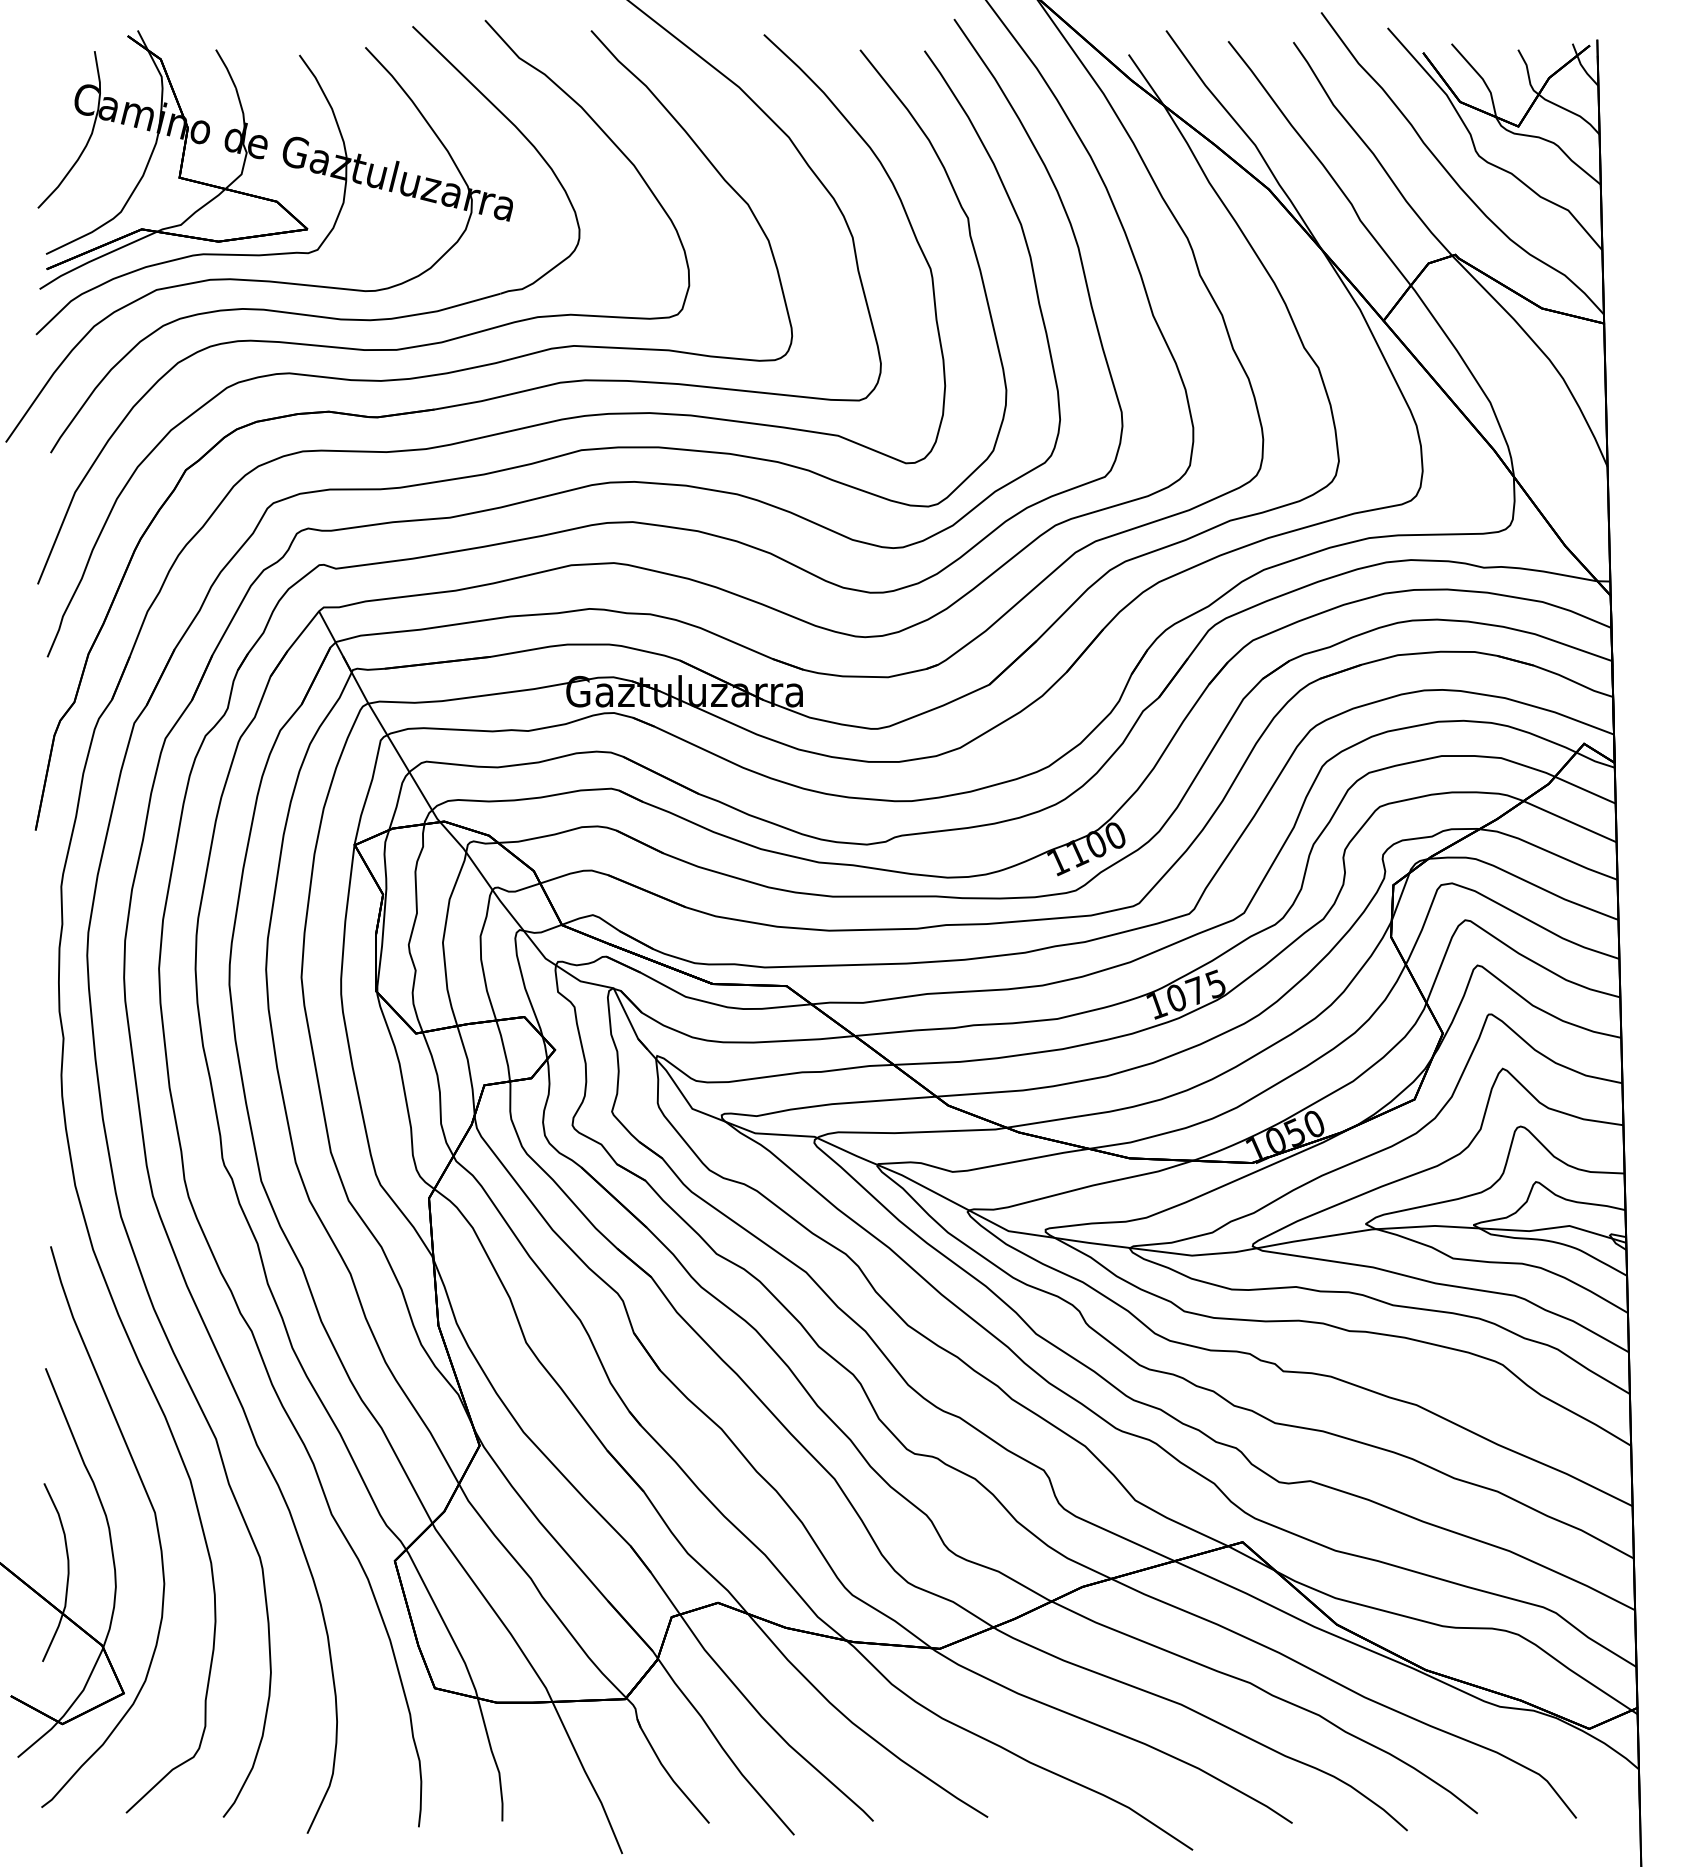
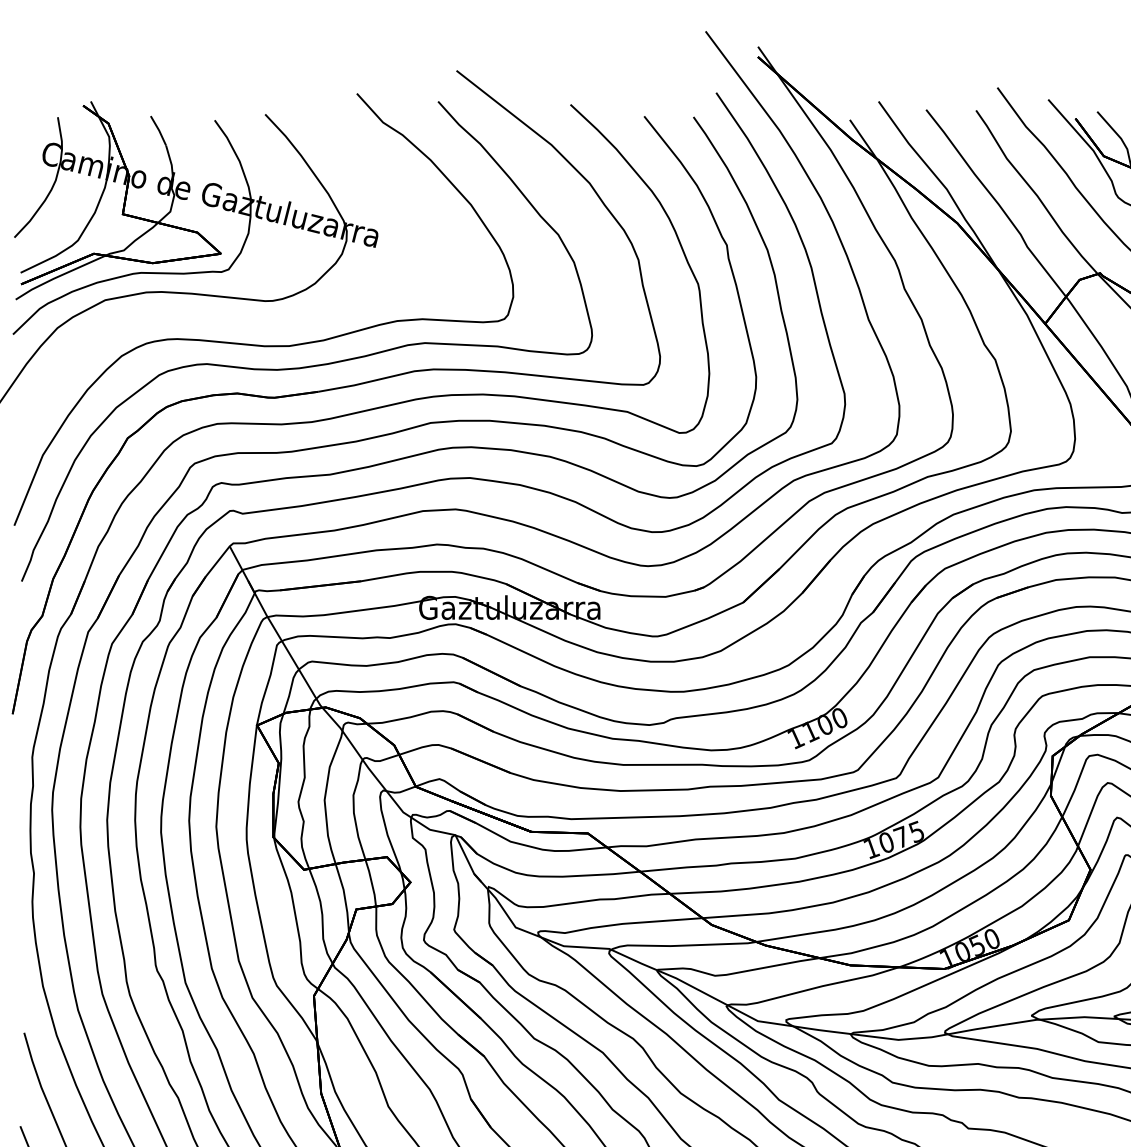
part: (304, 313) -> (218, 318), removed

